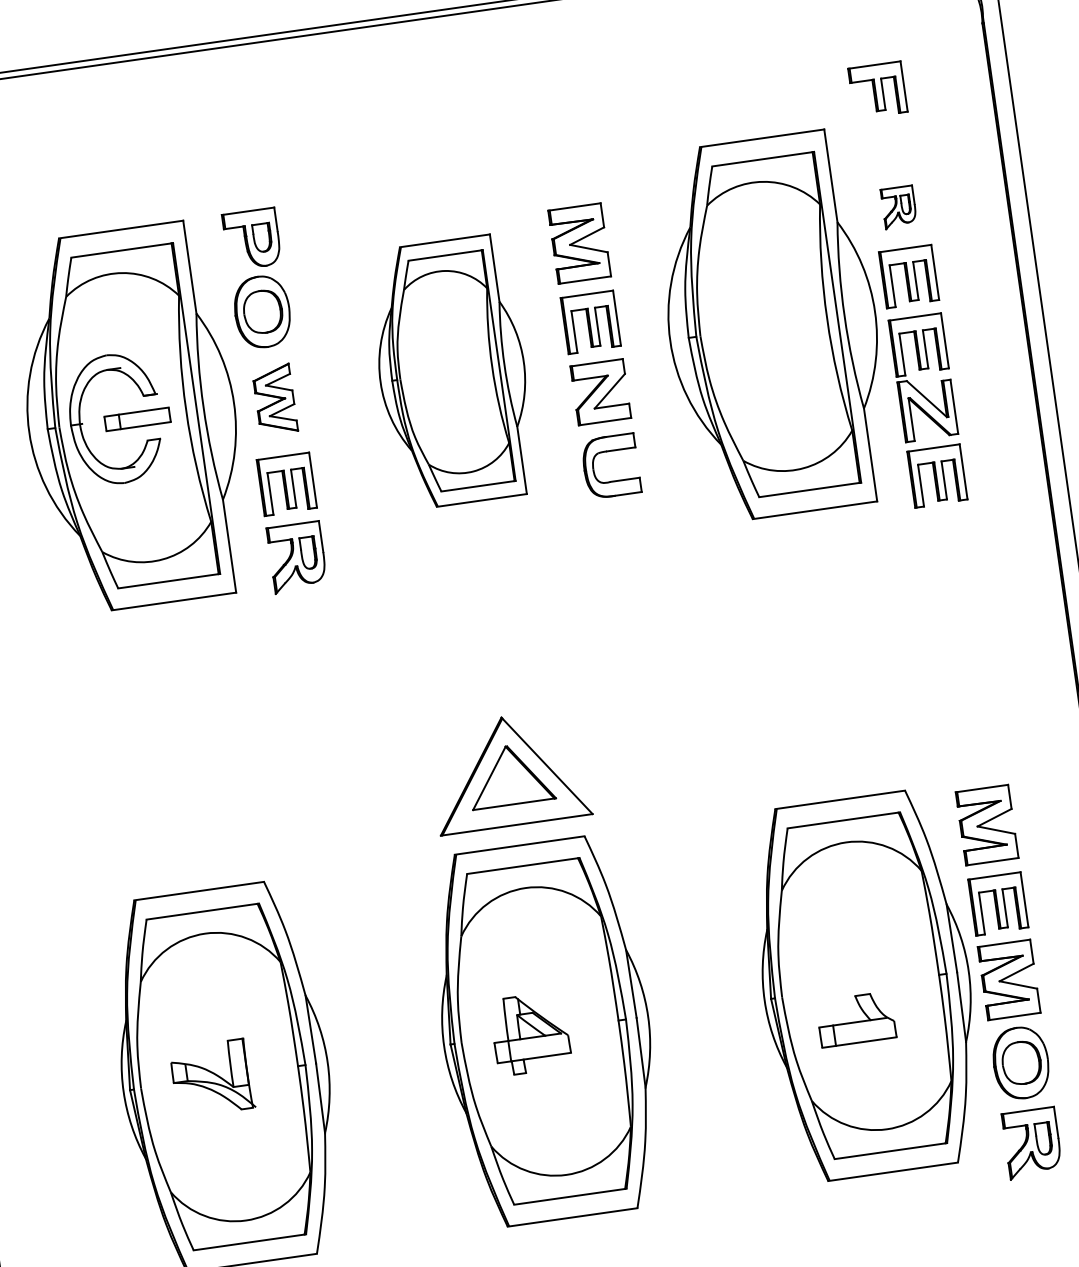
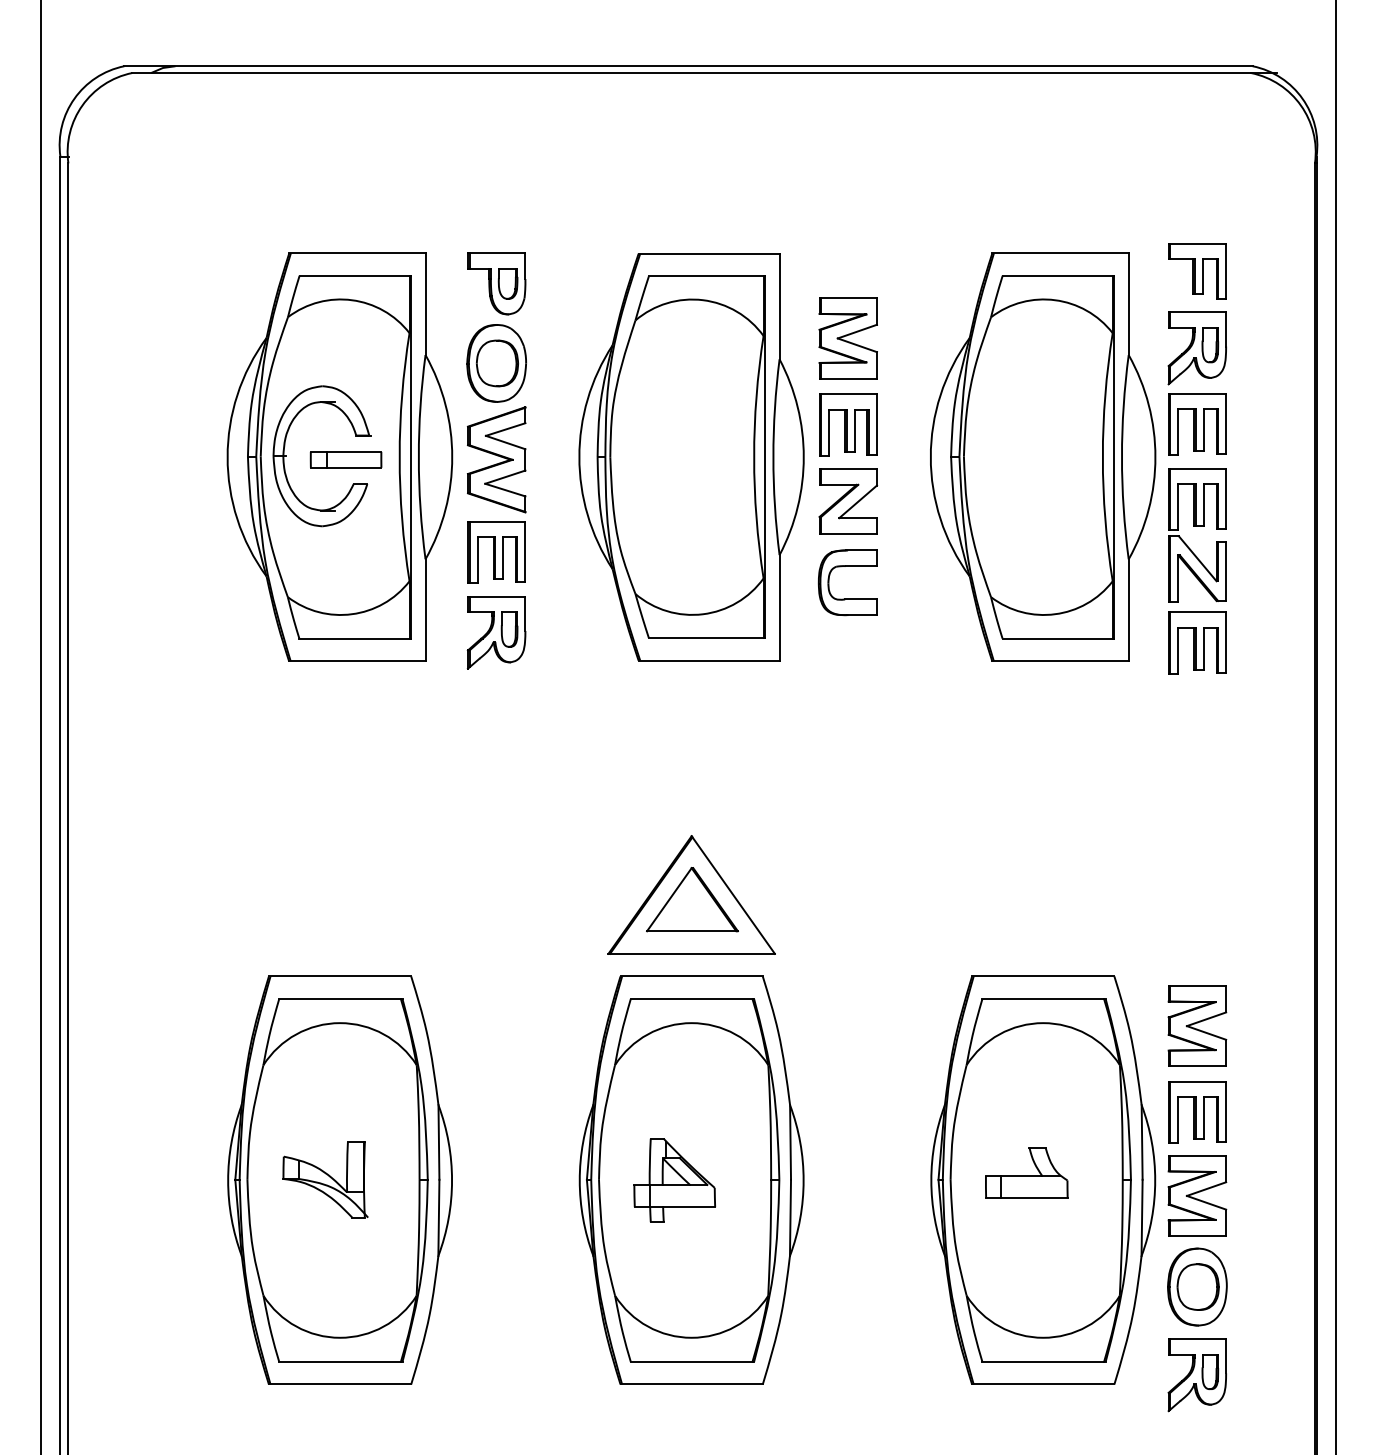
part: (878, 90) -> (1197, 271), moved
part: (898, 207) -> (1196, 348), size x1.67
part: (452, 372) -> (691, 457), size x1.43
part: (274, 399) -> (496, 459), size x1.43
part: (855, 1019) -> (1026, 1172), moved

